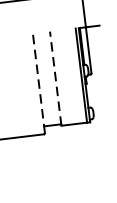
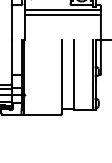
line: (56, 79) -> (74, 75), dashed -> solid
line: (38, 84) -> (61, 77), dashed -> solid

